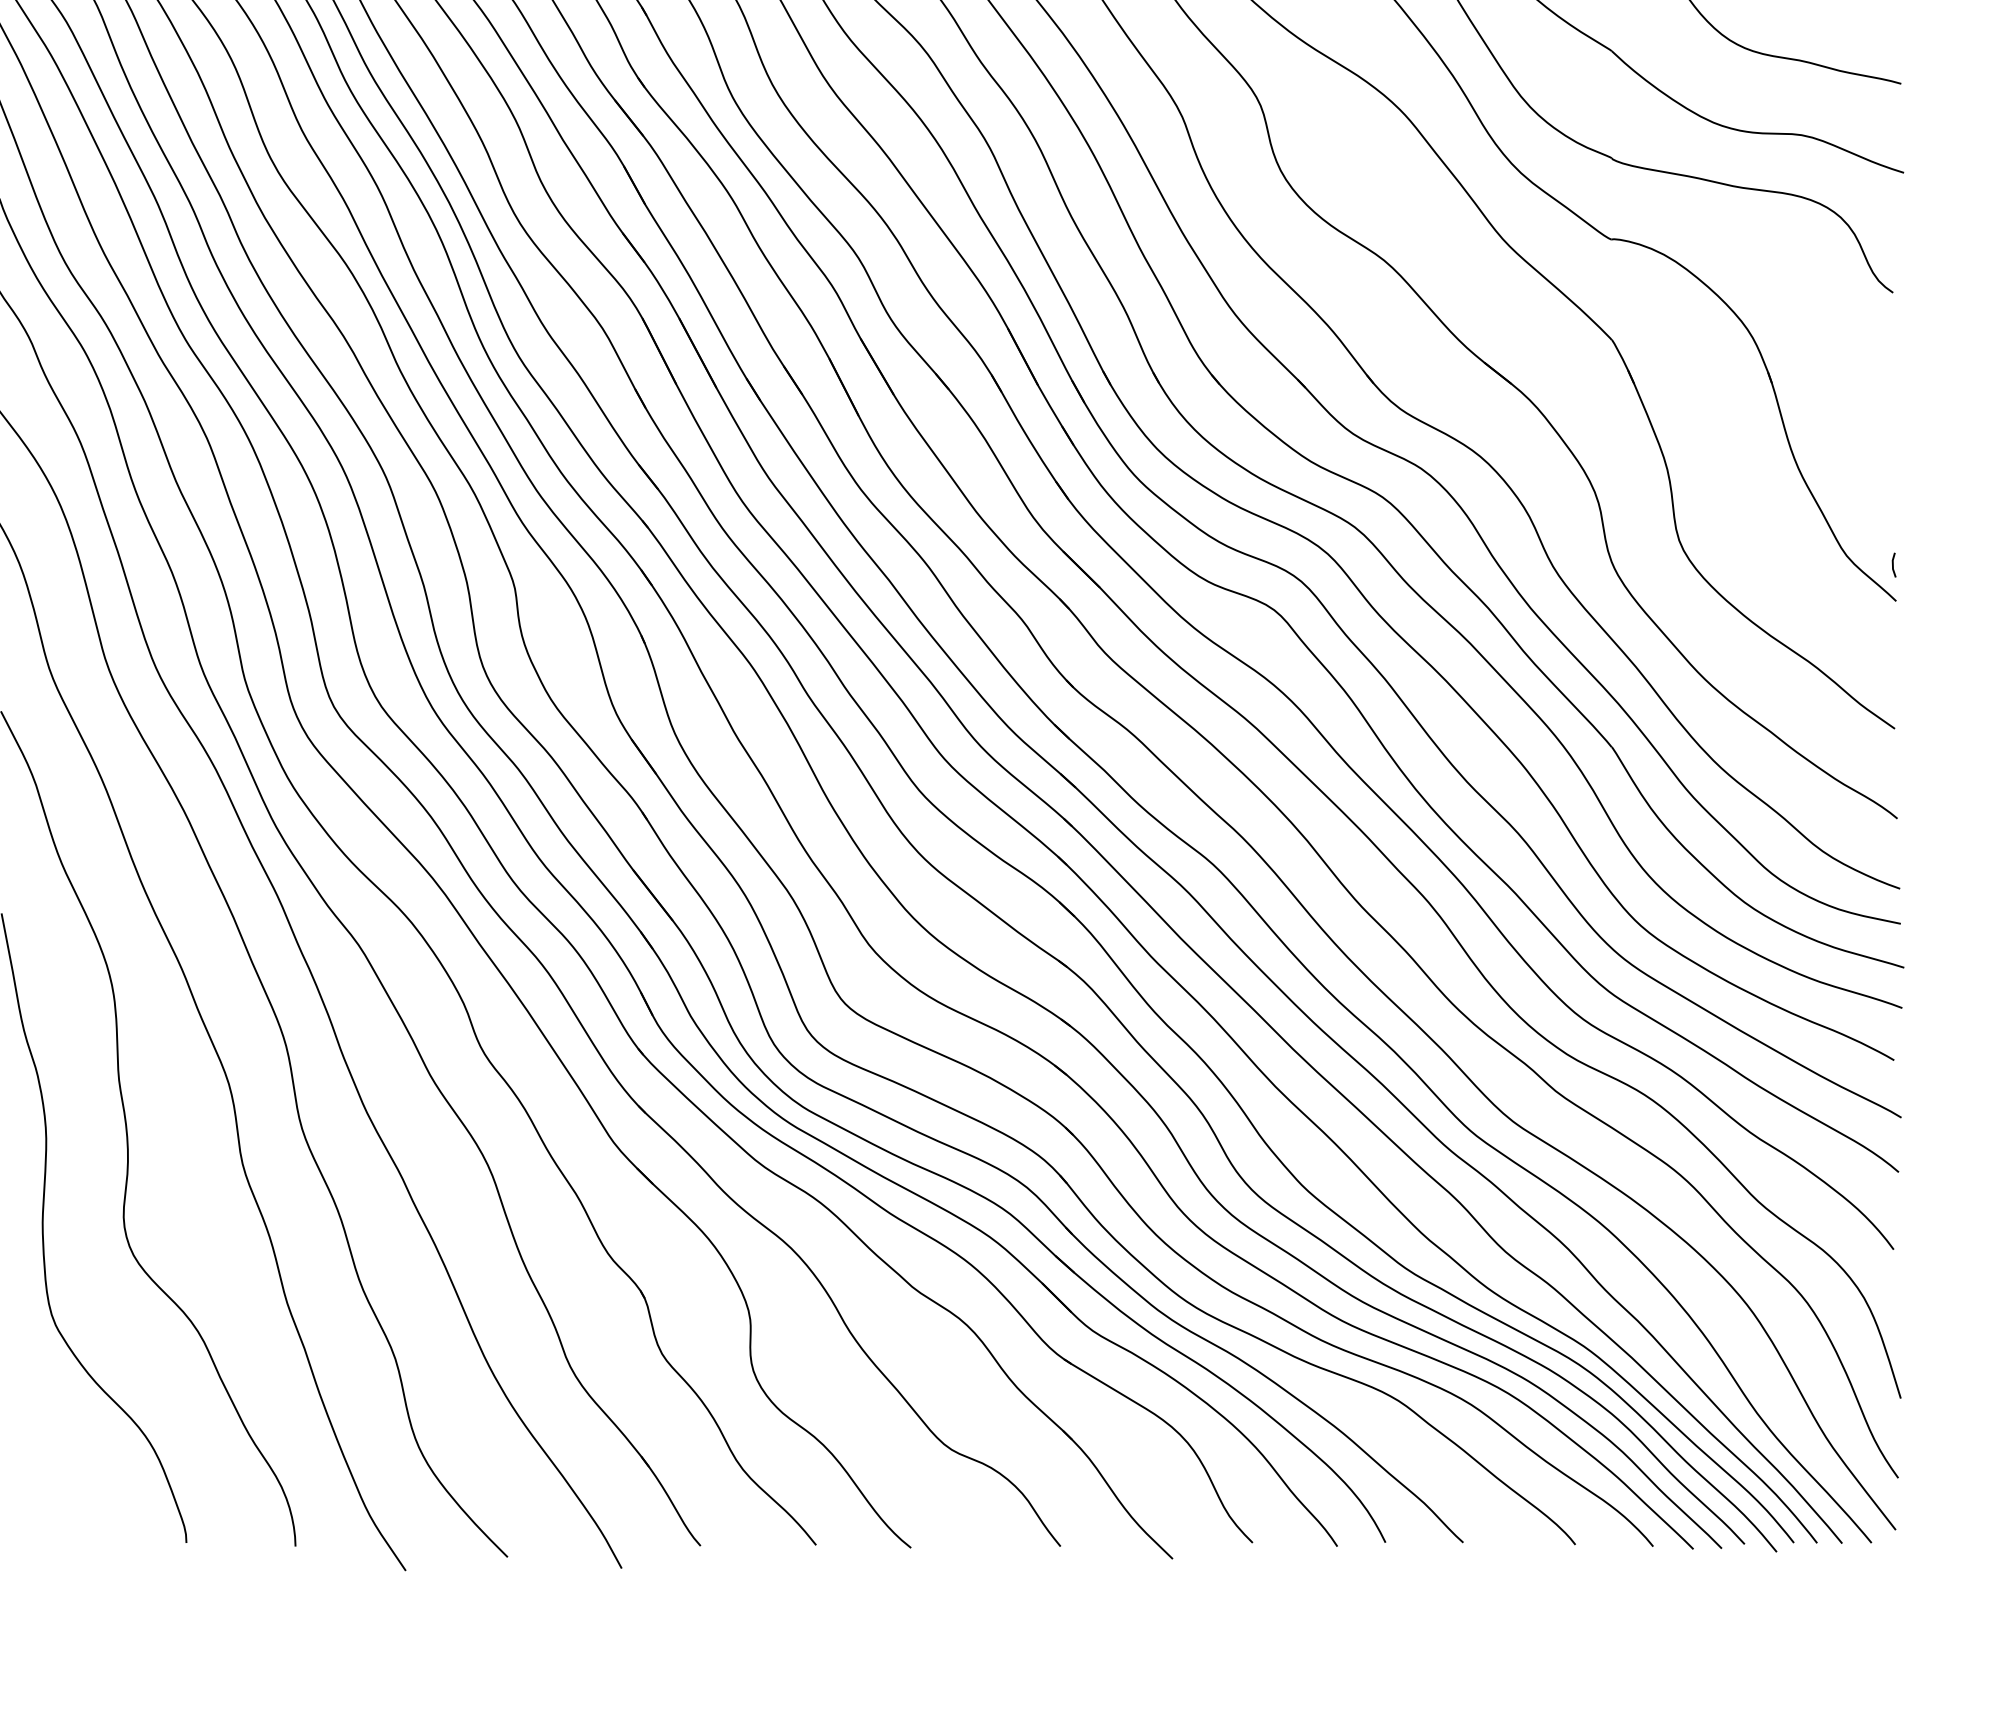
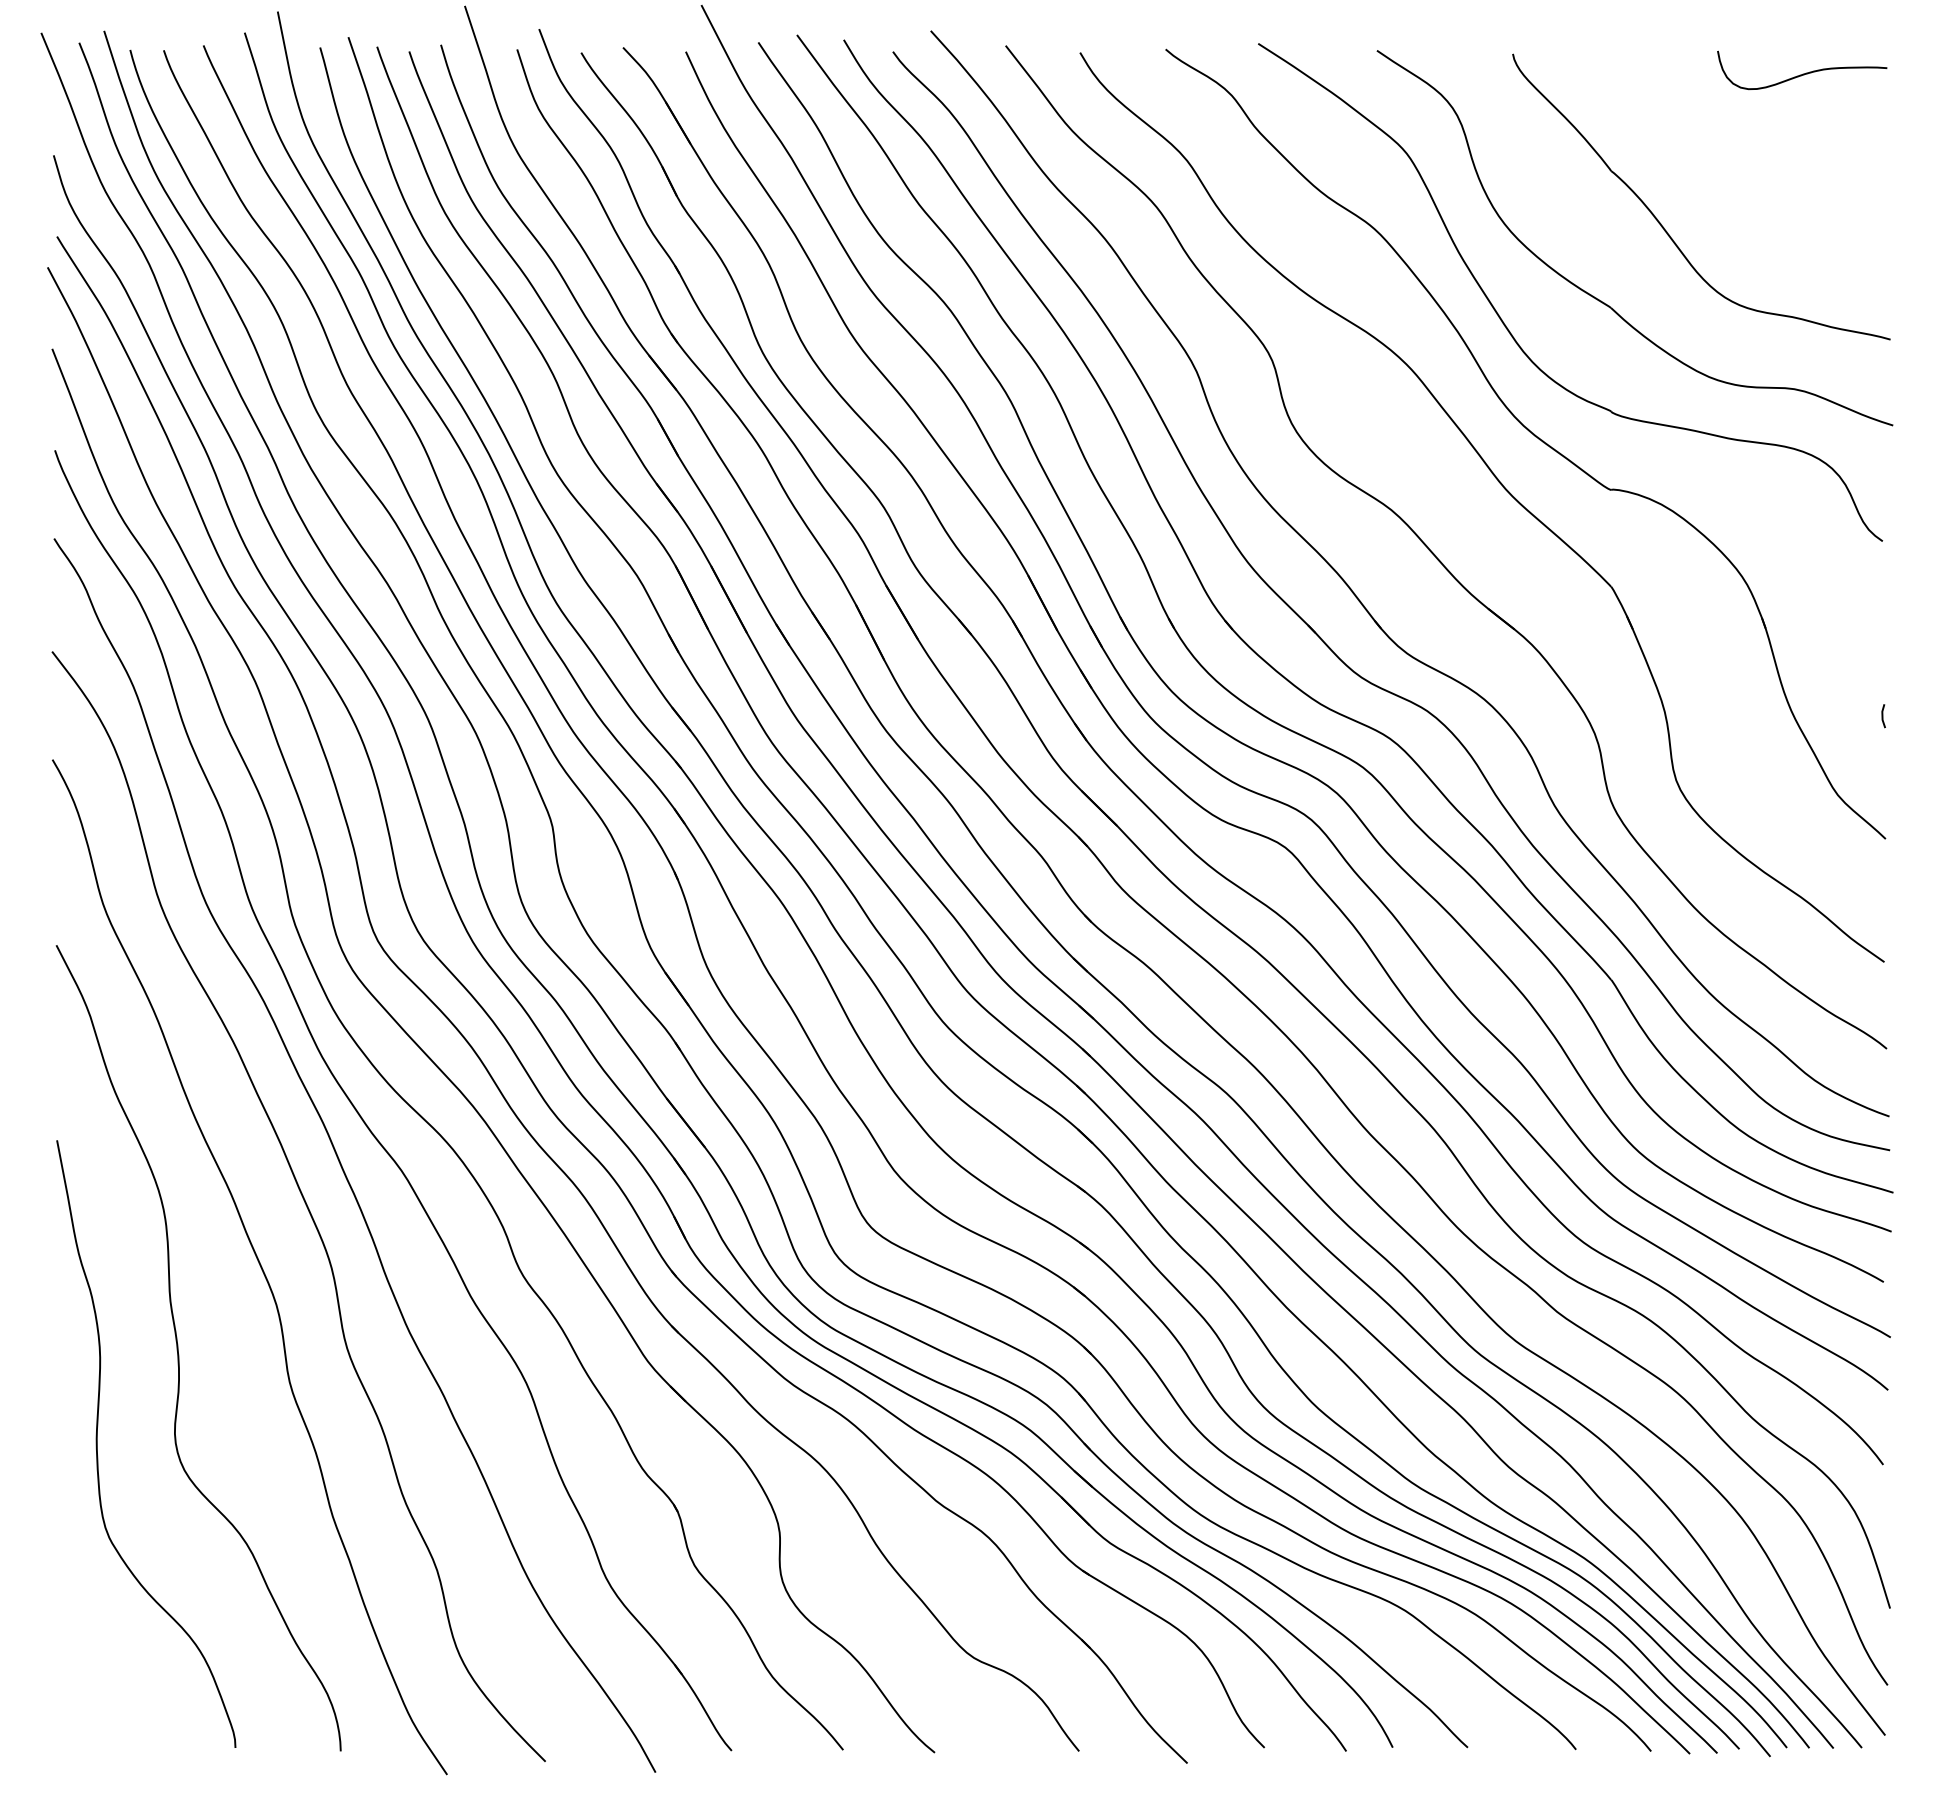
line: (1893, 565) -> (1883, 716), moved

